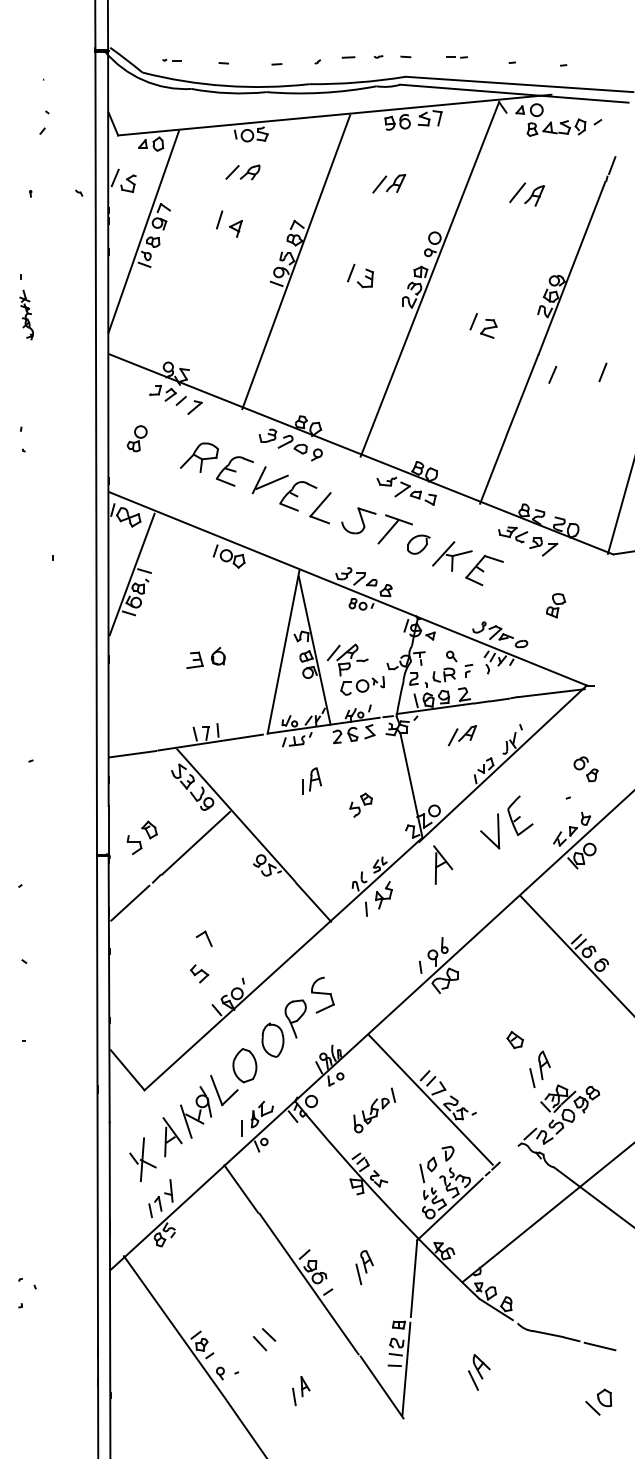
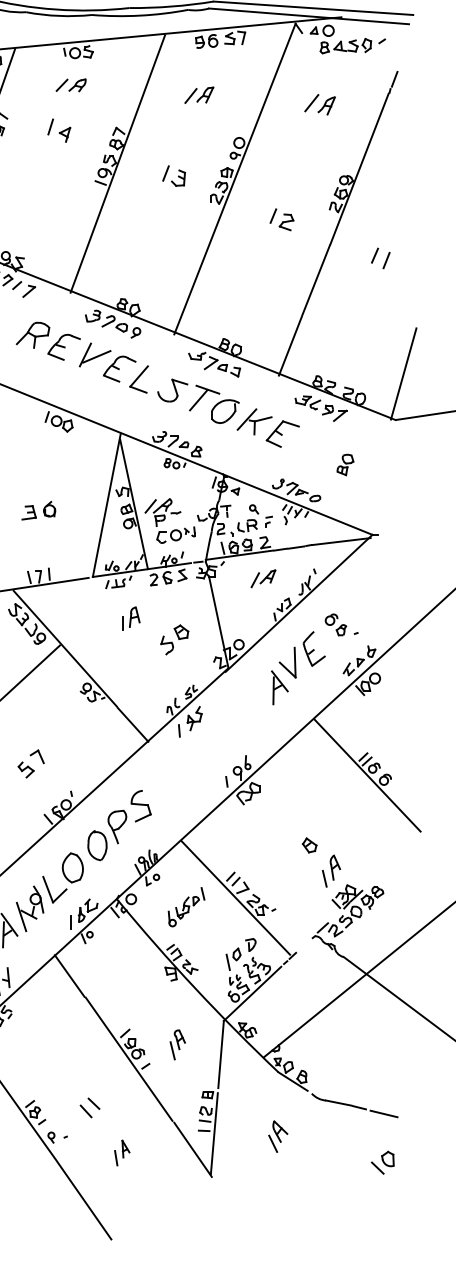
line: (552, 374) -> (374, 255), moved
part: (418, 544) -> (224, 411), size x1.43
part: (585, 769) -> (335, 625), moved
part: (360, 804) -> (174, 639), size x1.43
part: (443, 864) -> (280, 687), moved
part: (199, 973) -> (26, 769), moved

